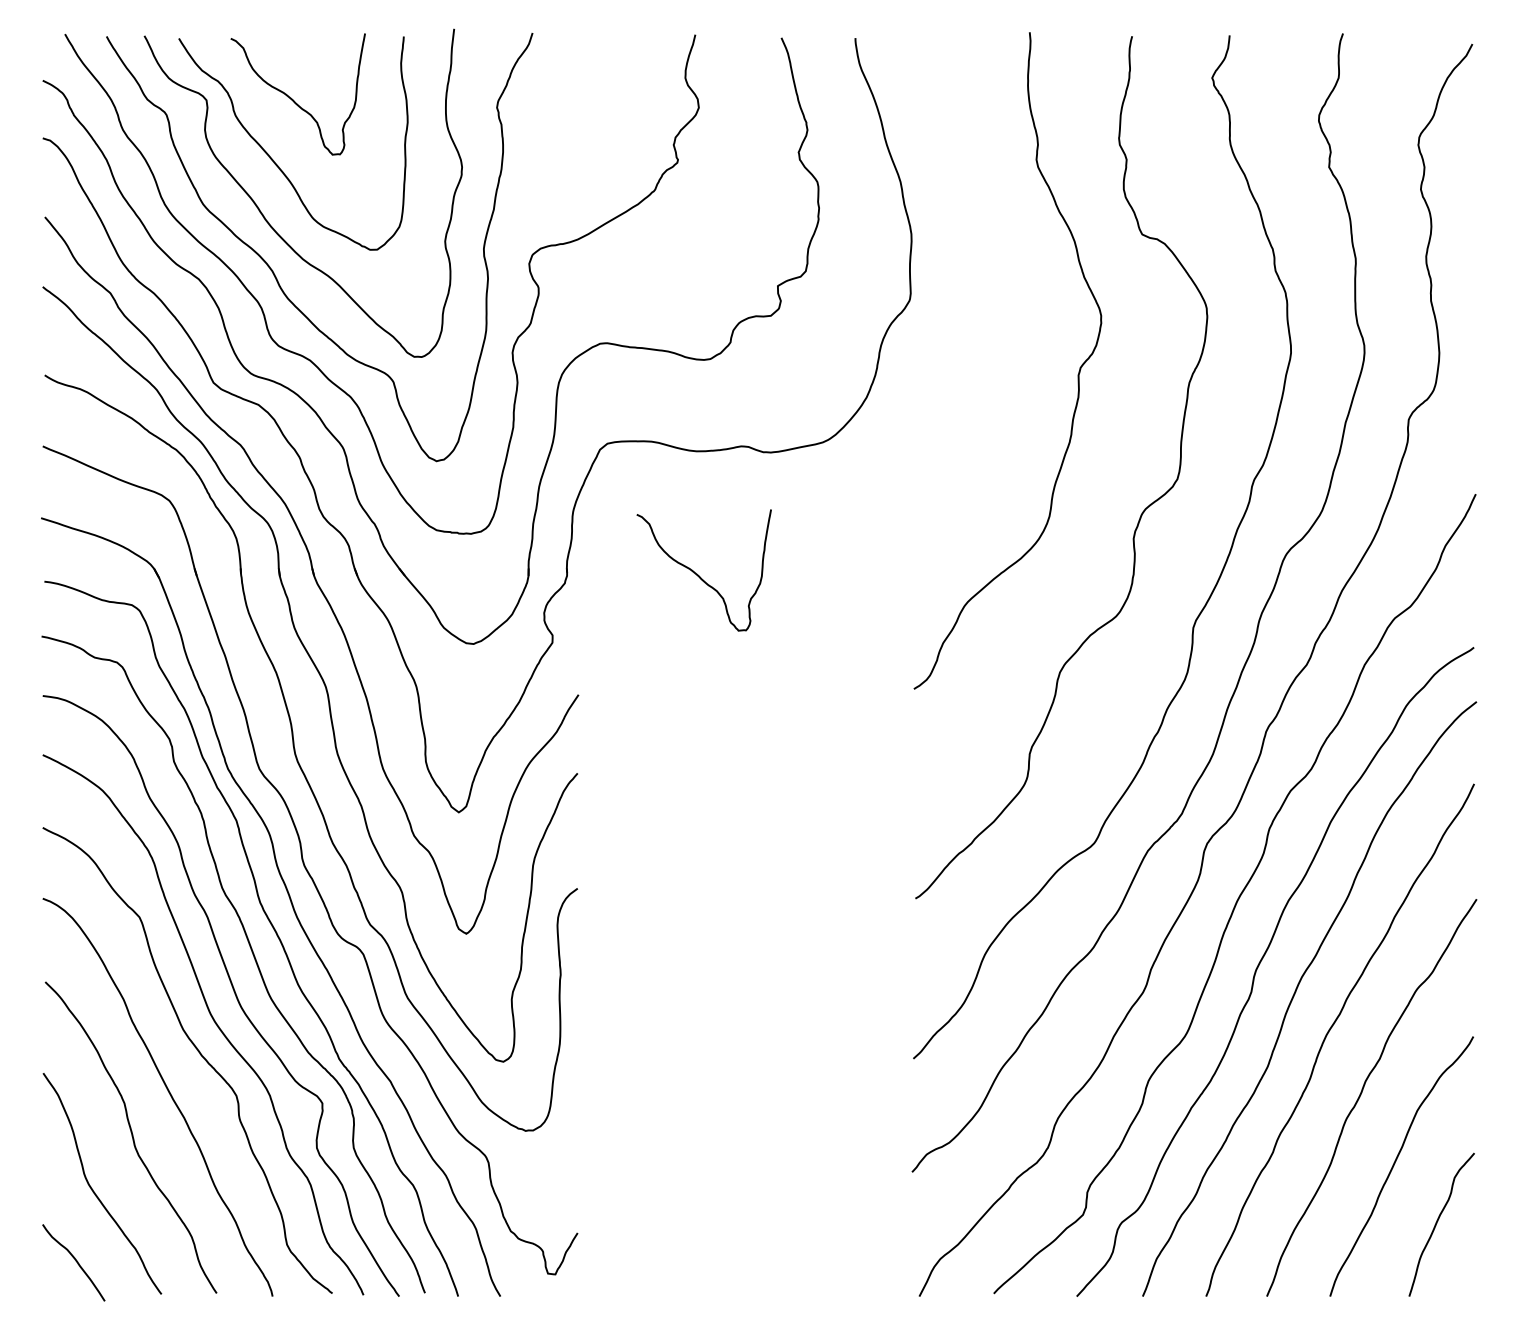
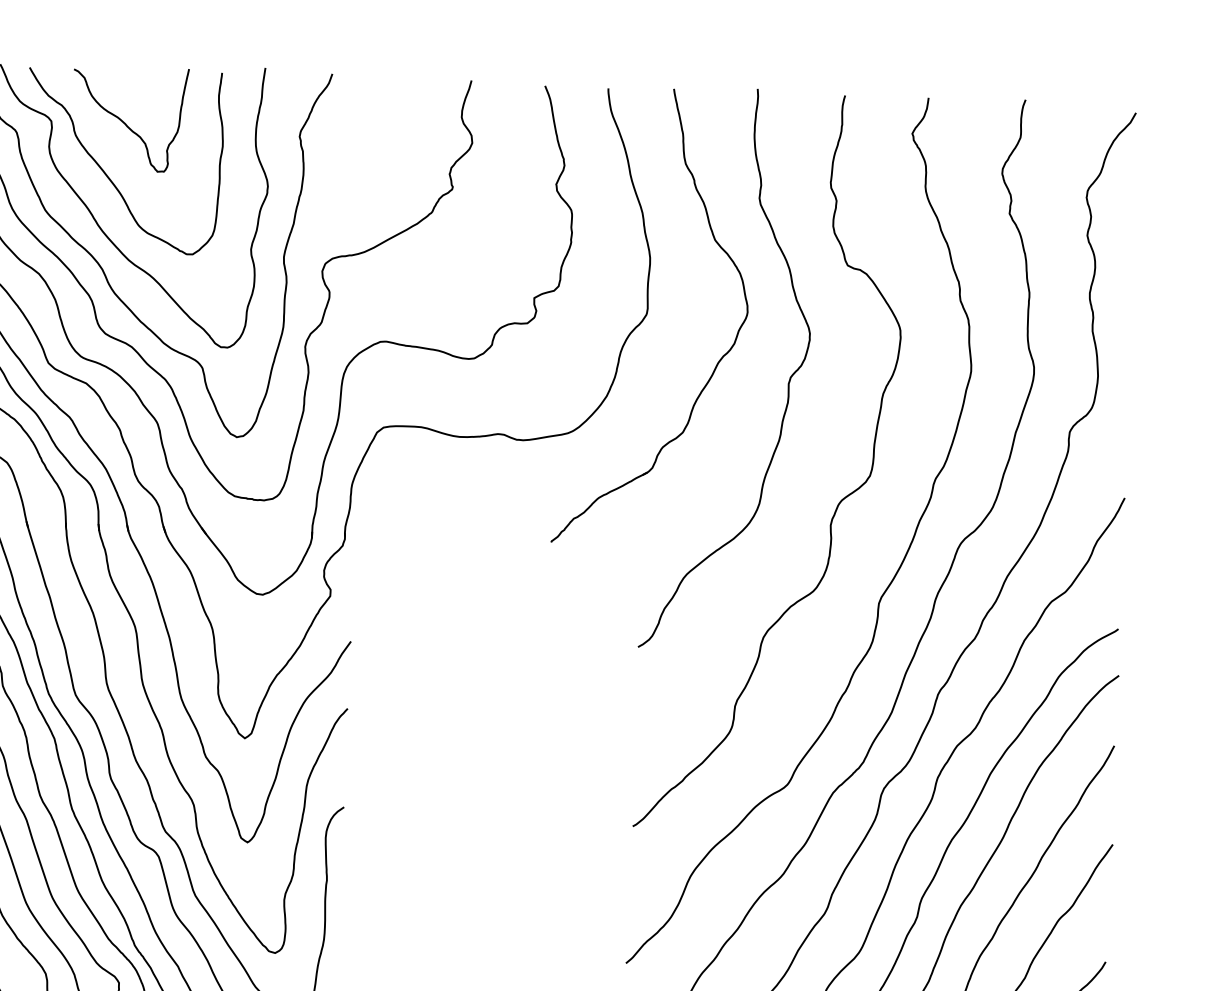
part: (994, 353) -> (717, 362), added
curve: (698, 574) -> (457, 542), removed

